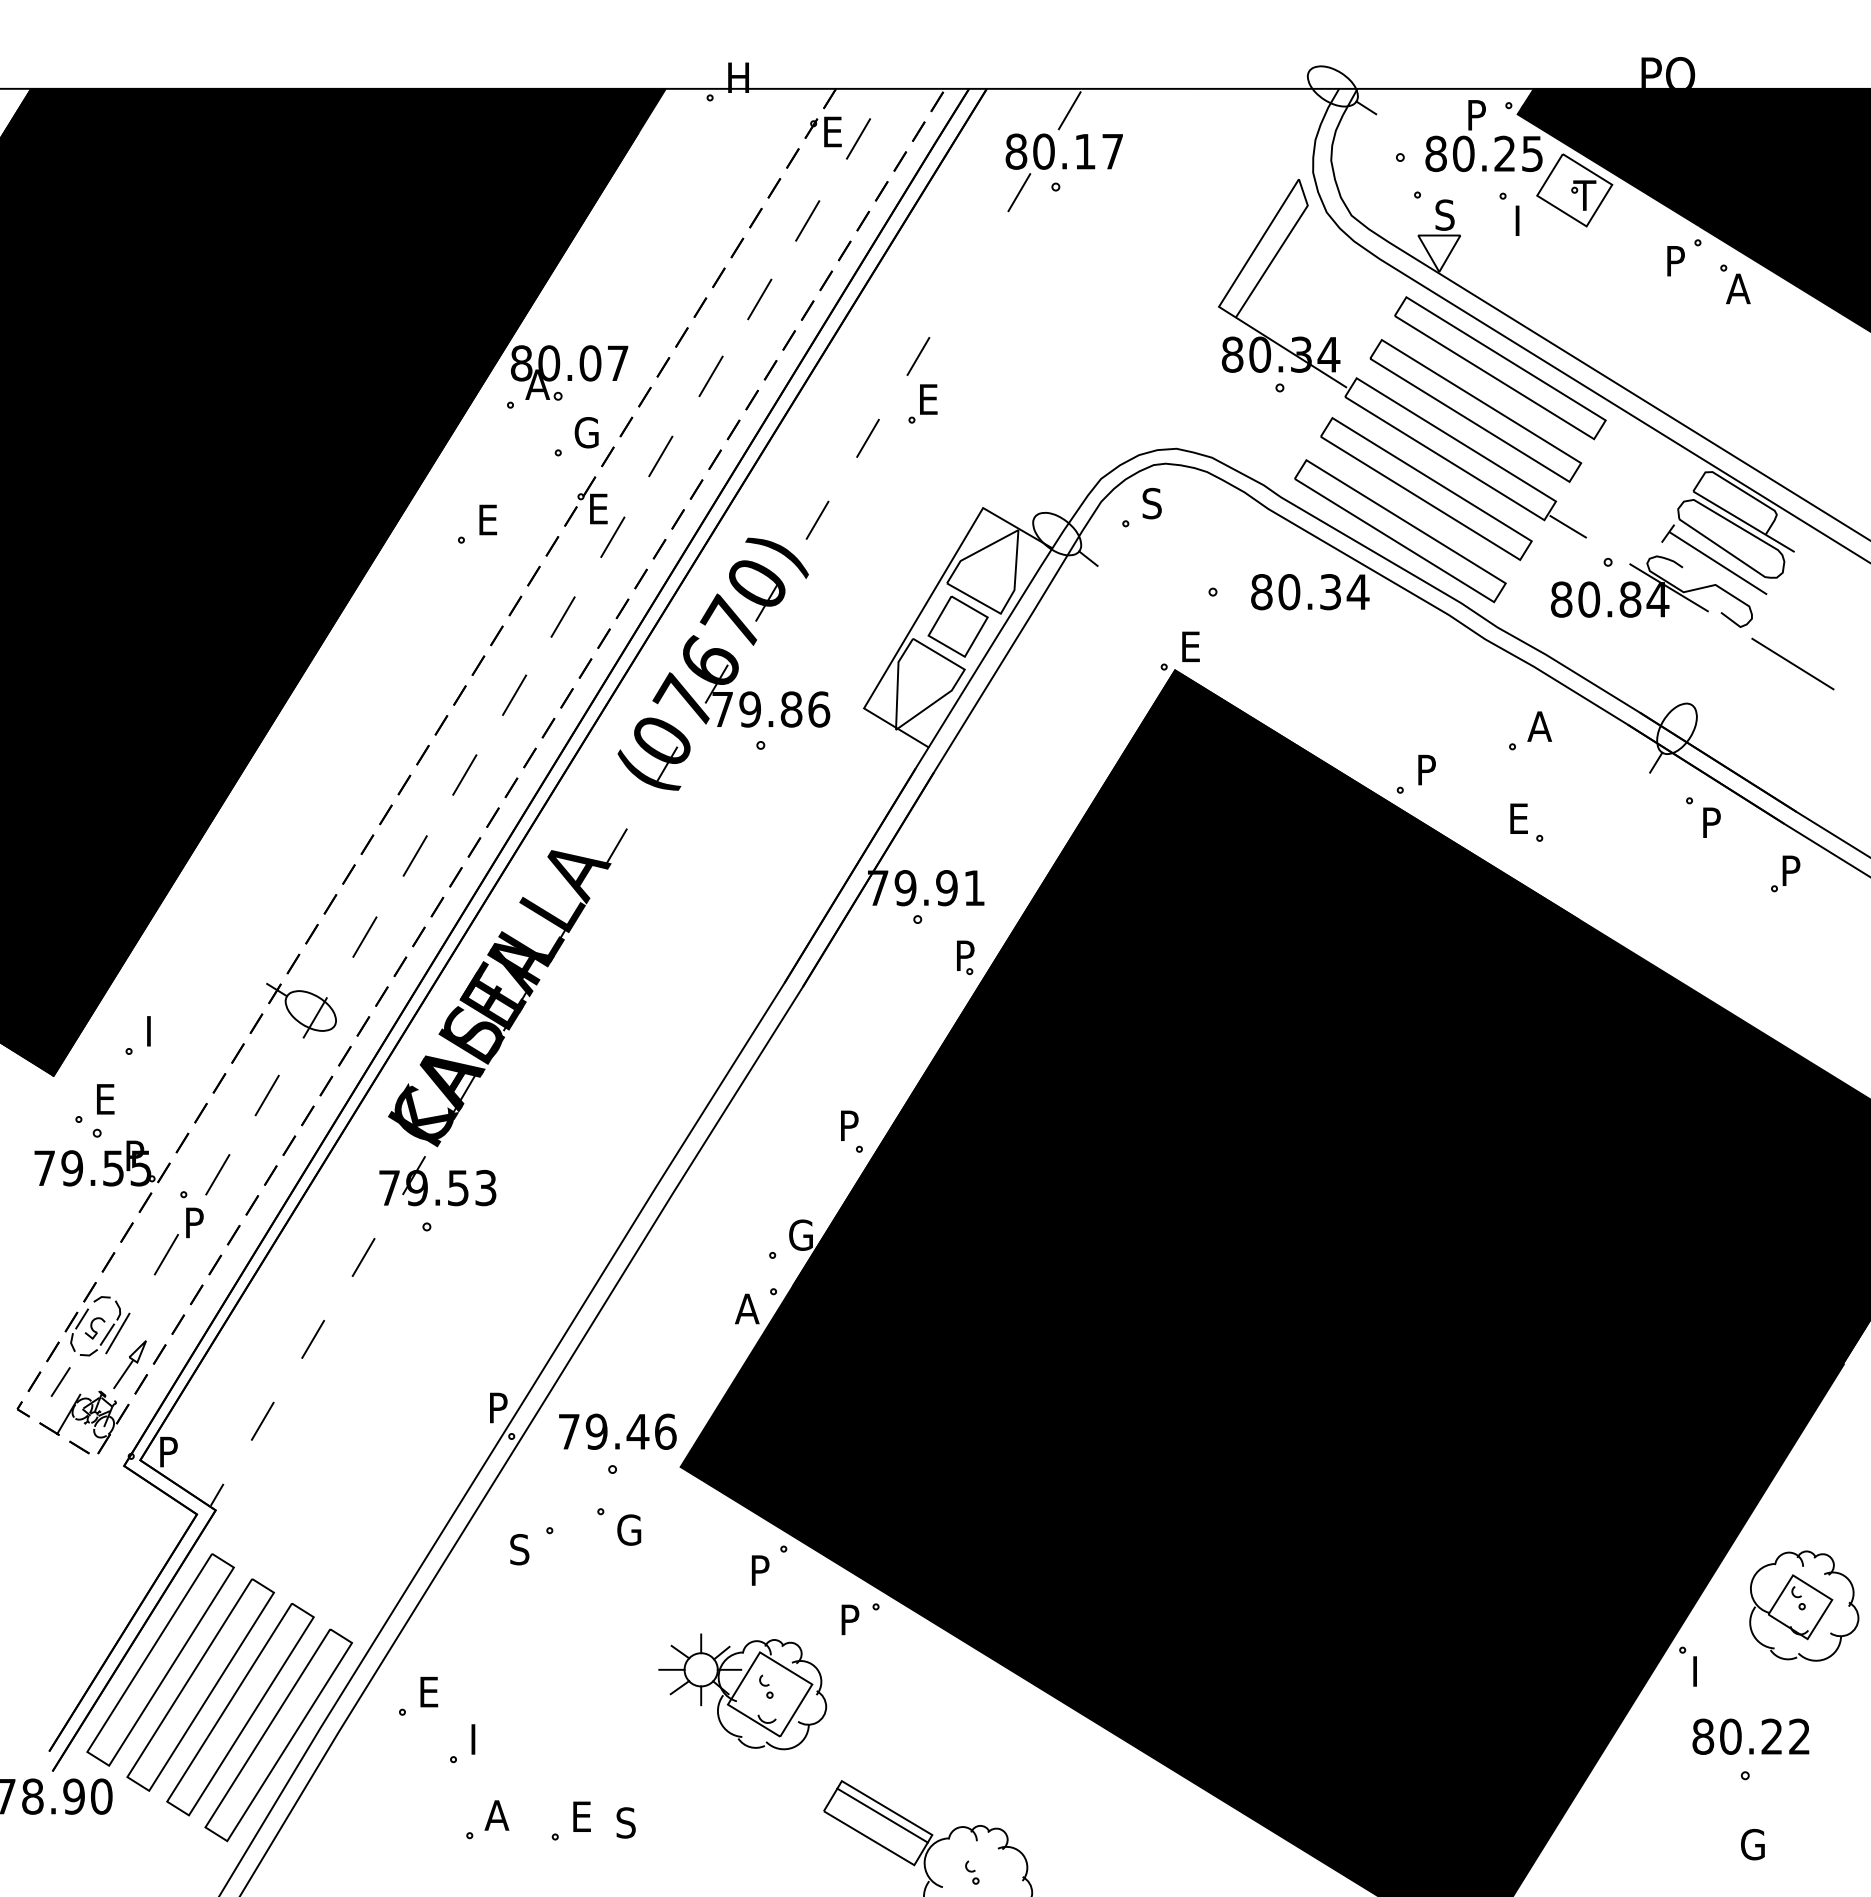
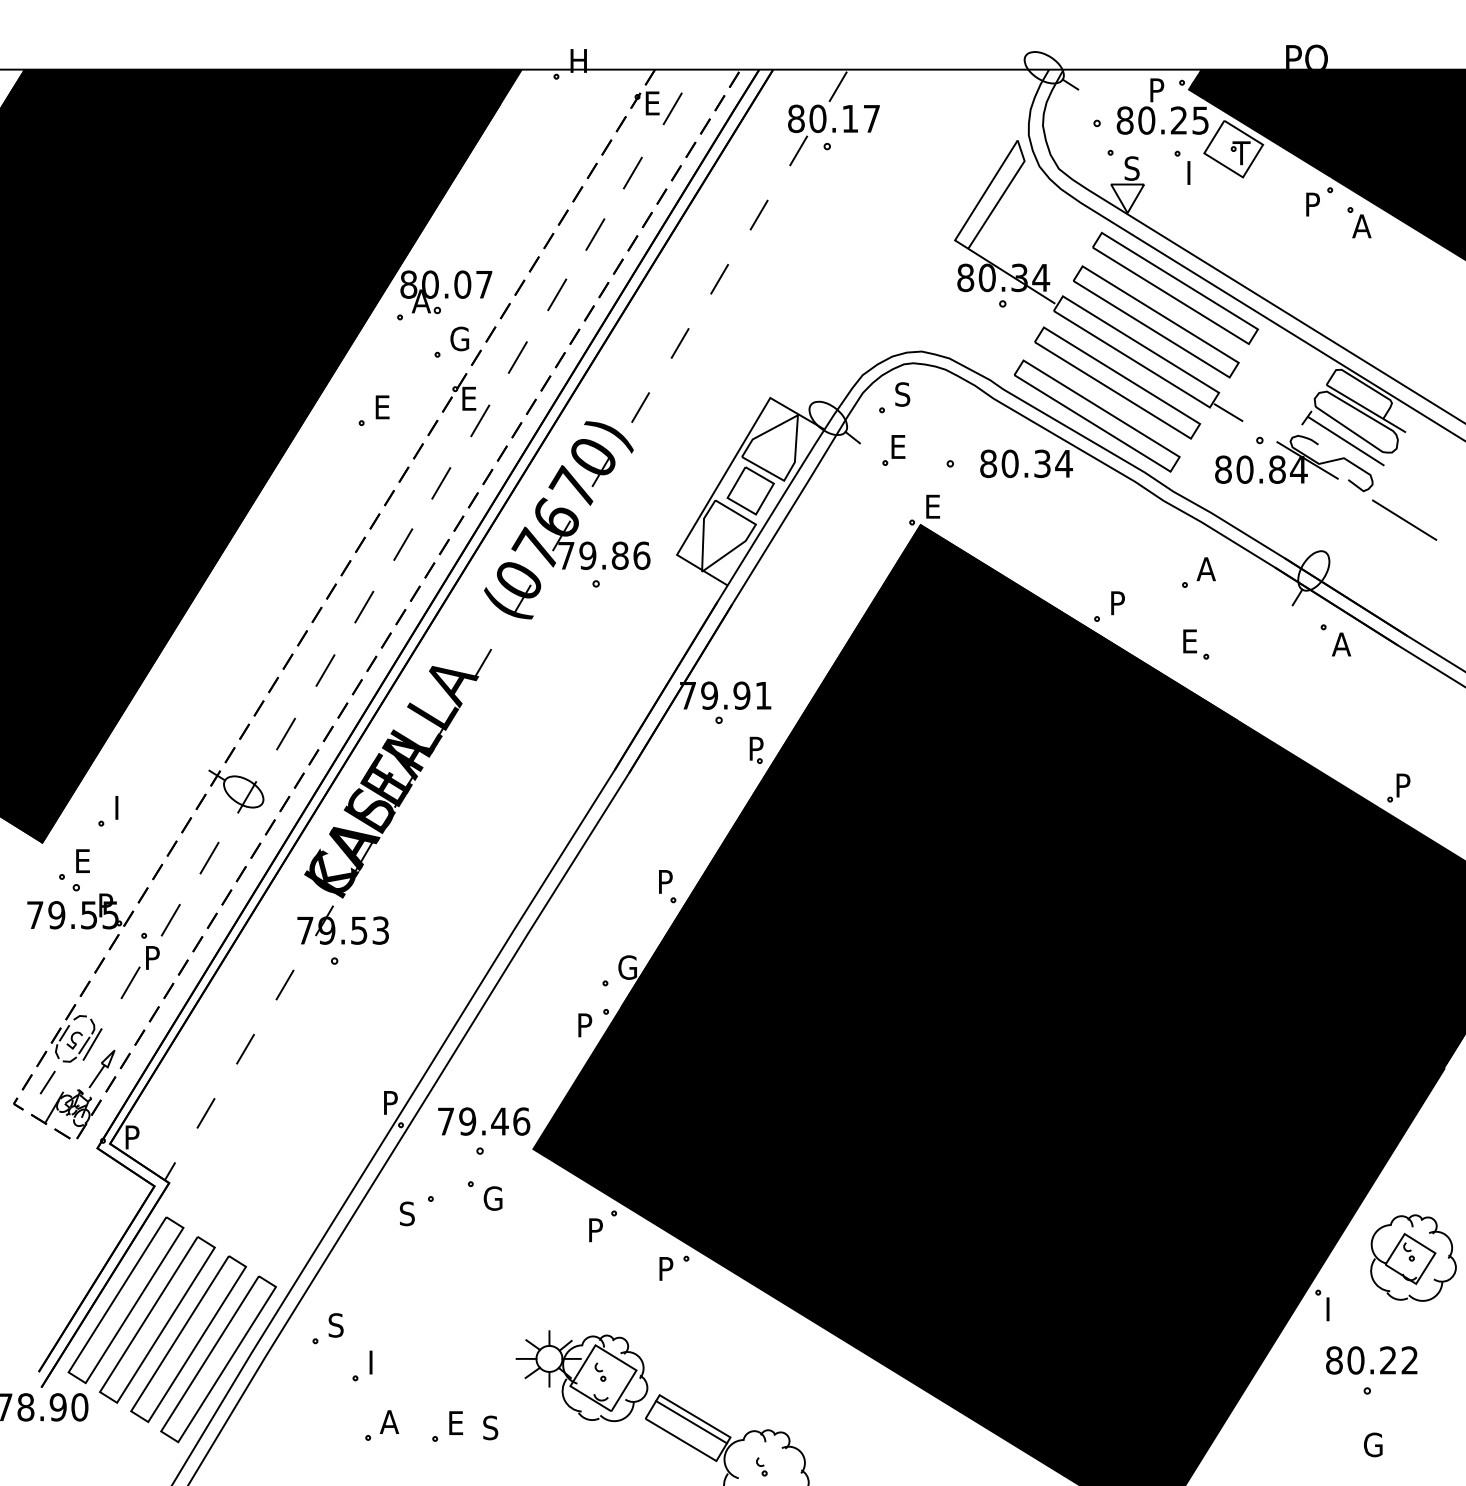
line: (968, 274) -> (758, 215), added
part: (922, 403) -> (893, 450), moved
text: (1712, 822) -> (1341, 644), P -> A
part: (1785, 873) -> (1398, 787), moved
text: (747, 1308) -> (585, 1024), A -> P
text: (428, 1691) -> (335, 1324), E -> S
part: (742, 1691) -> (581, 1375), moved

